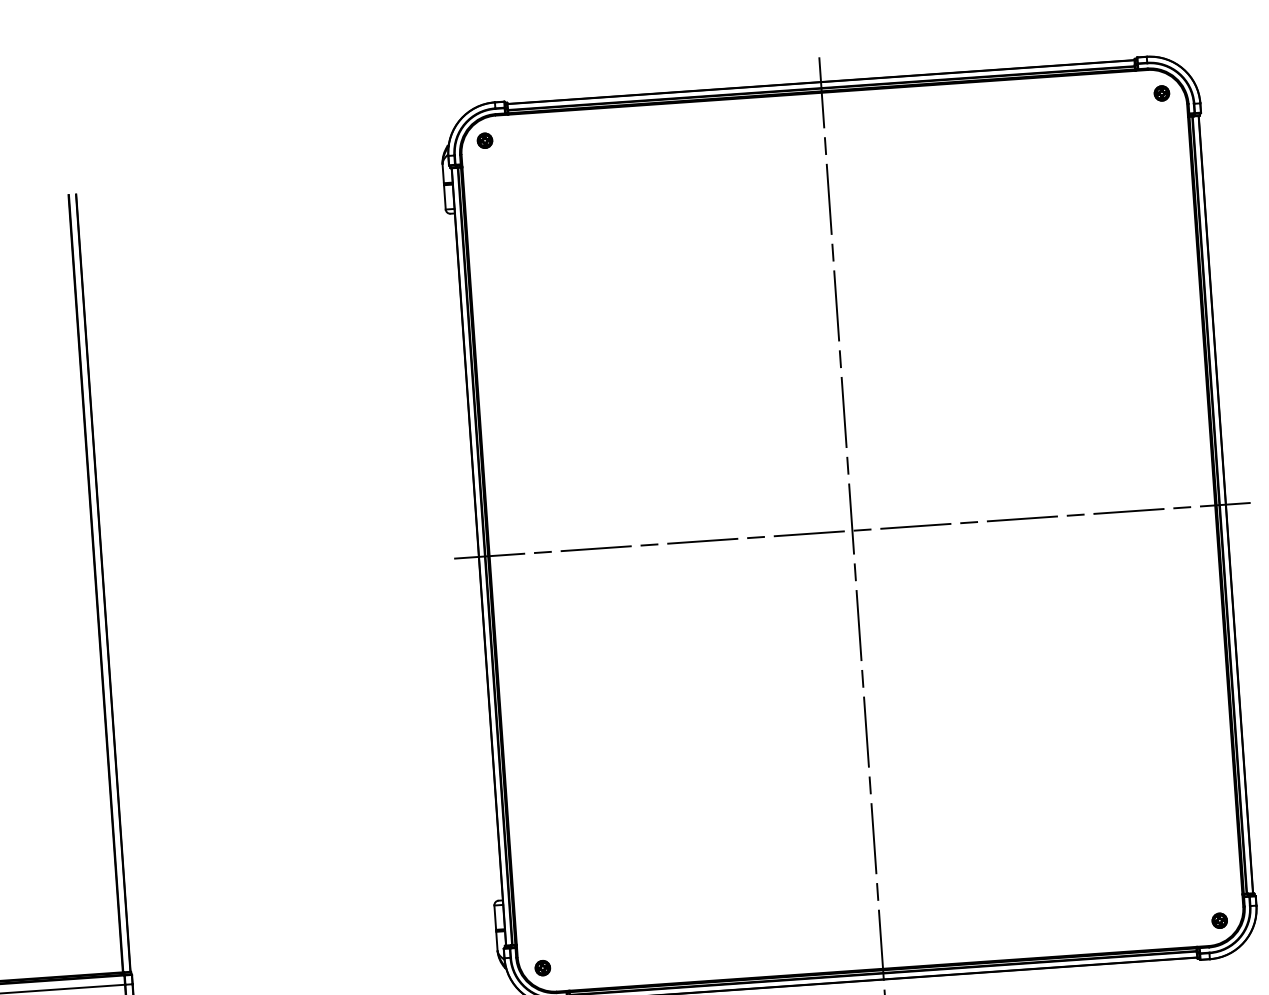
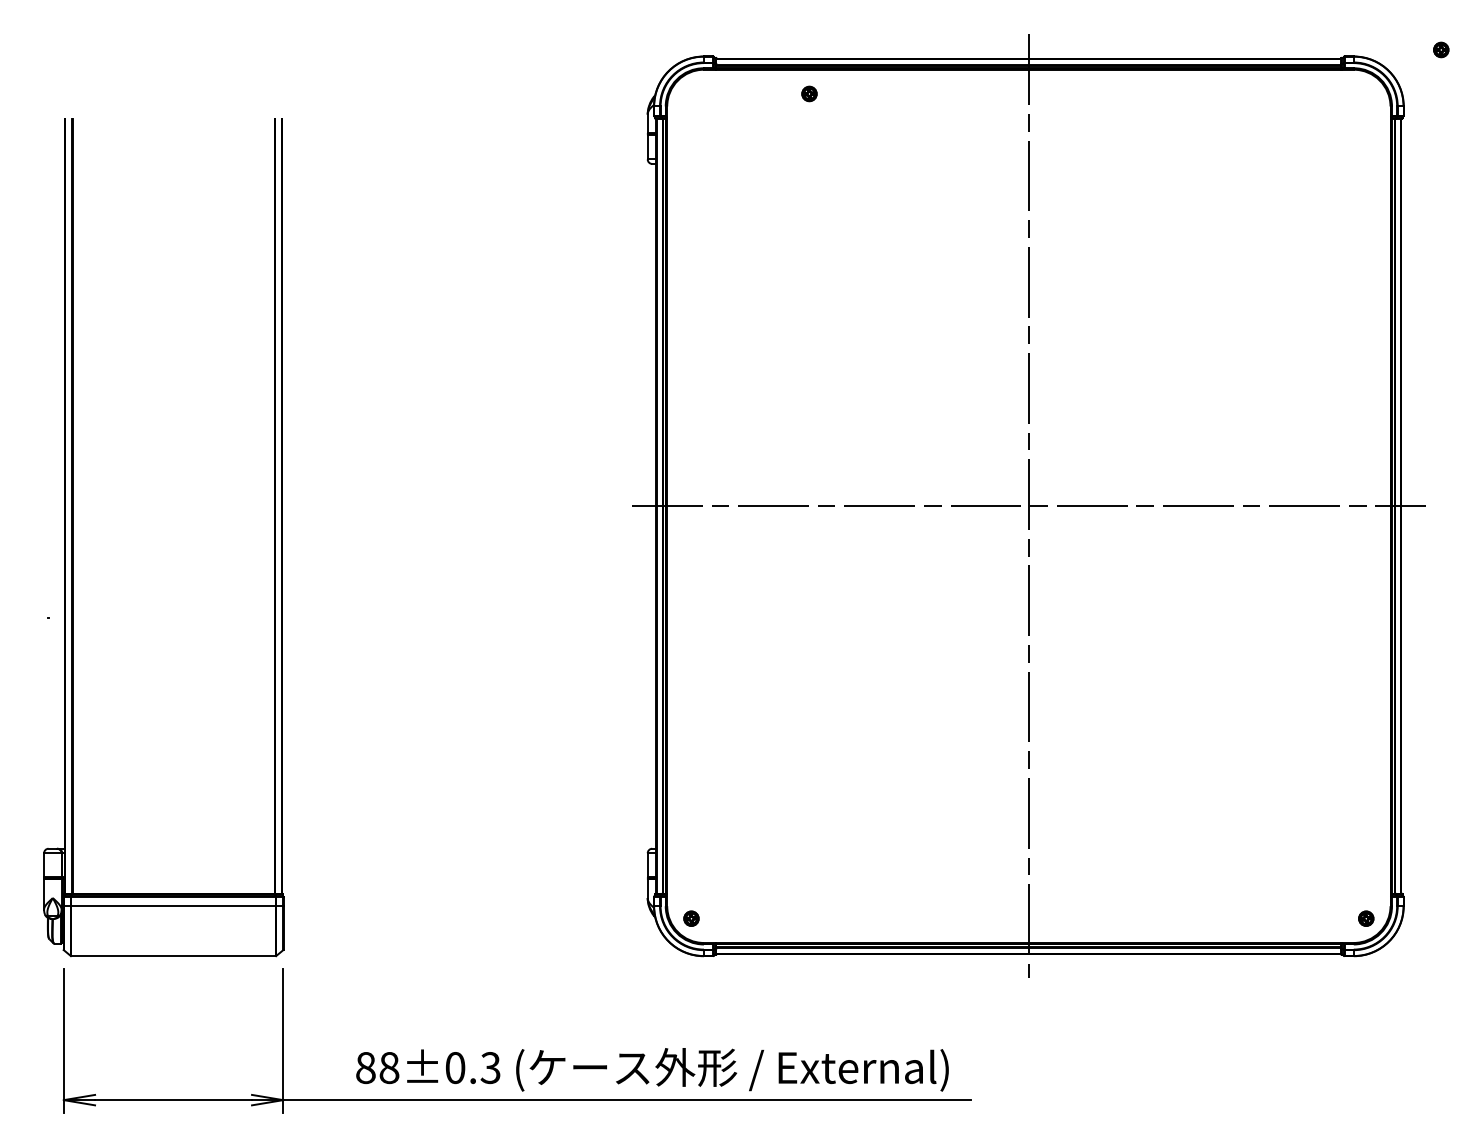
part: (1162, 92) -> (1441, 49), moved
part: (485, 140) -> (809, 93), moved

